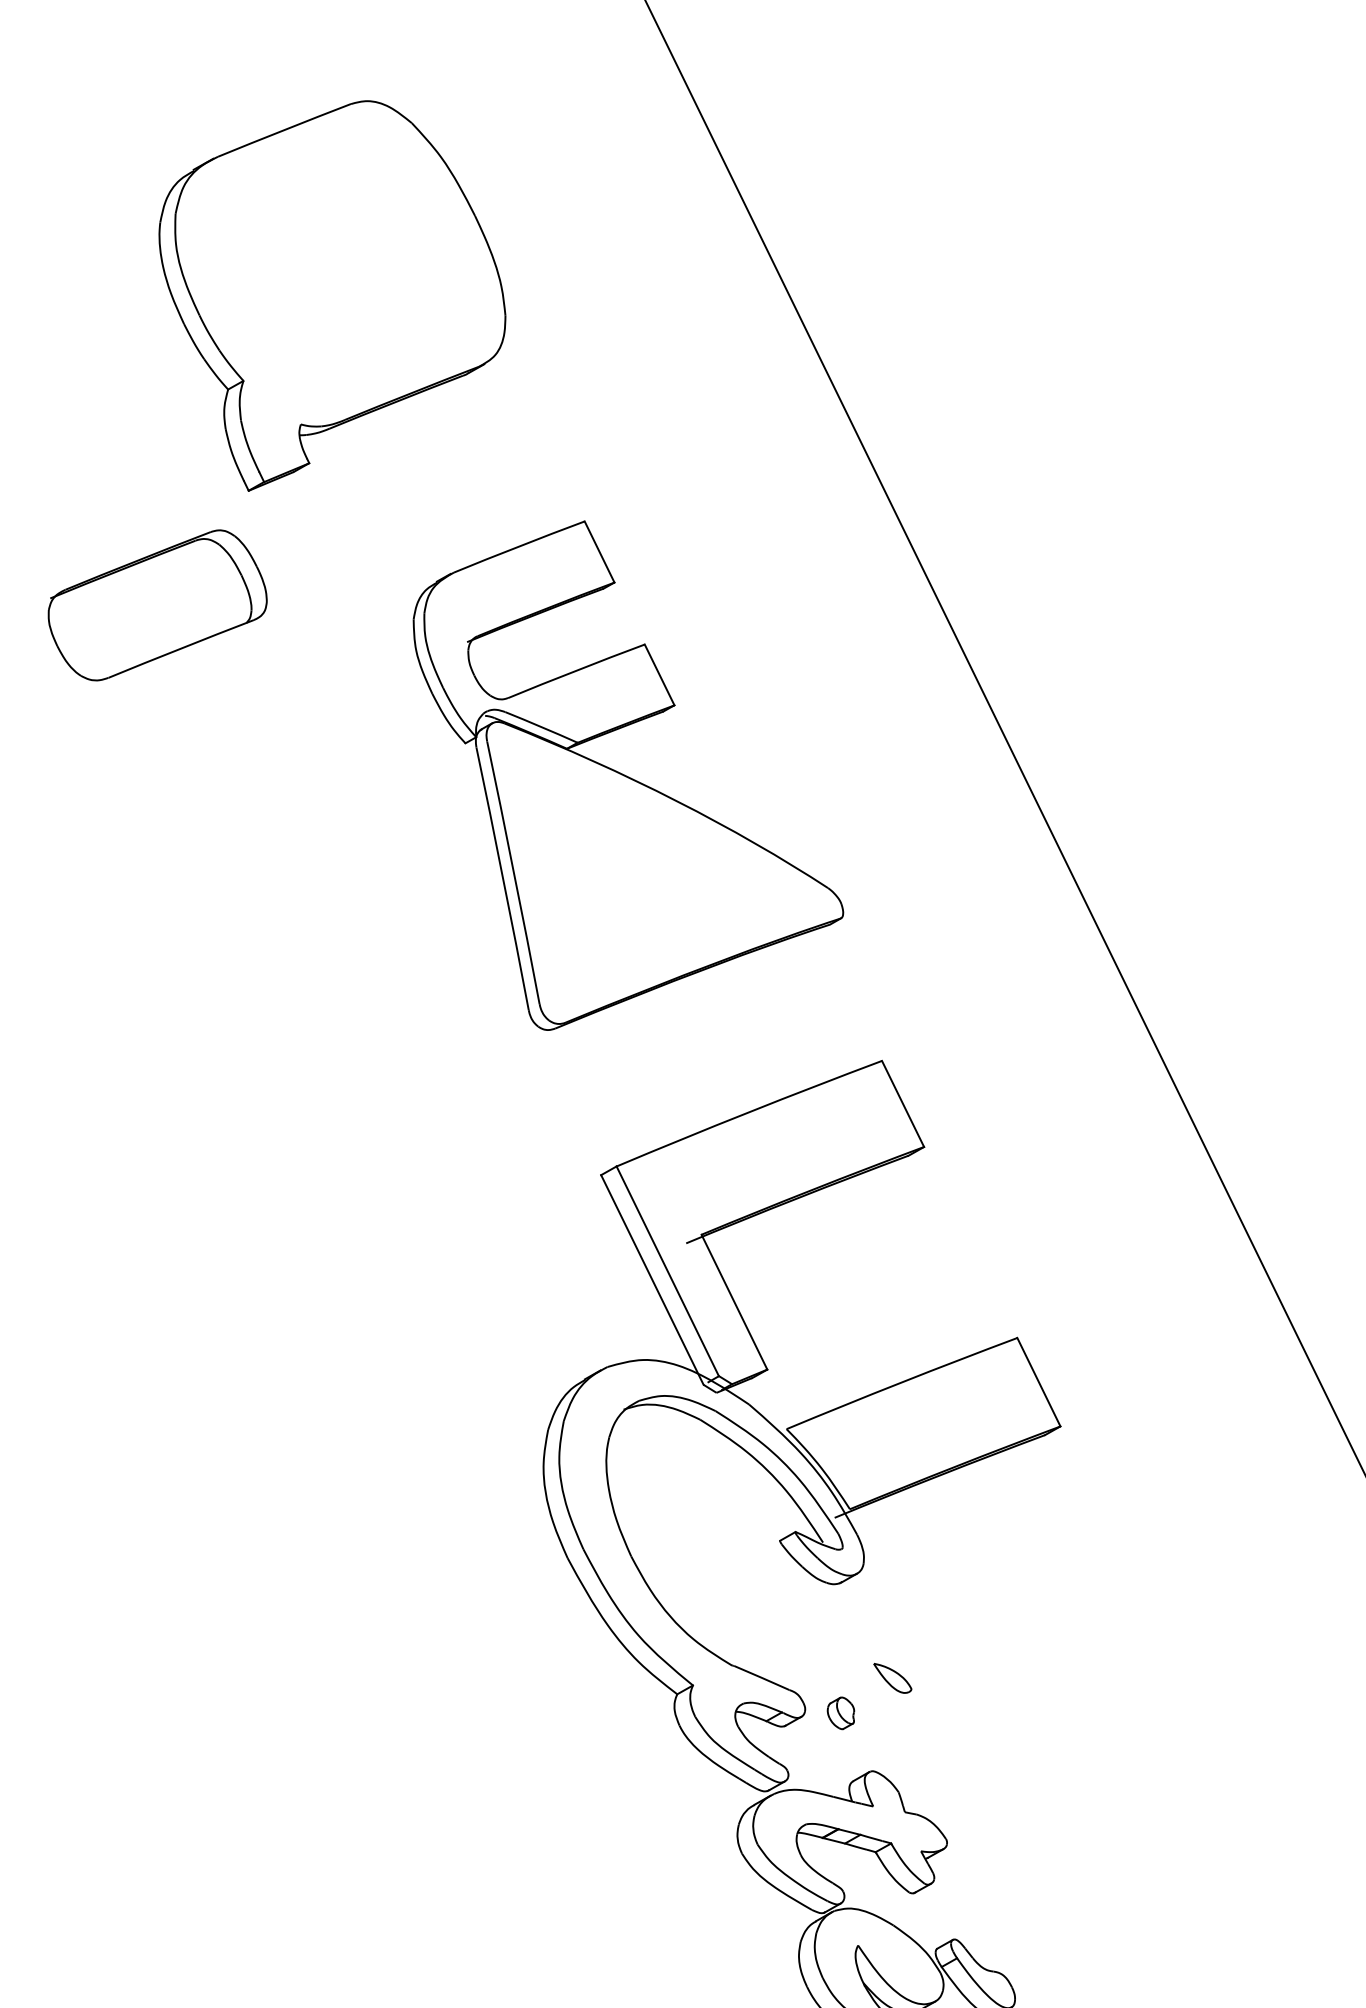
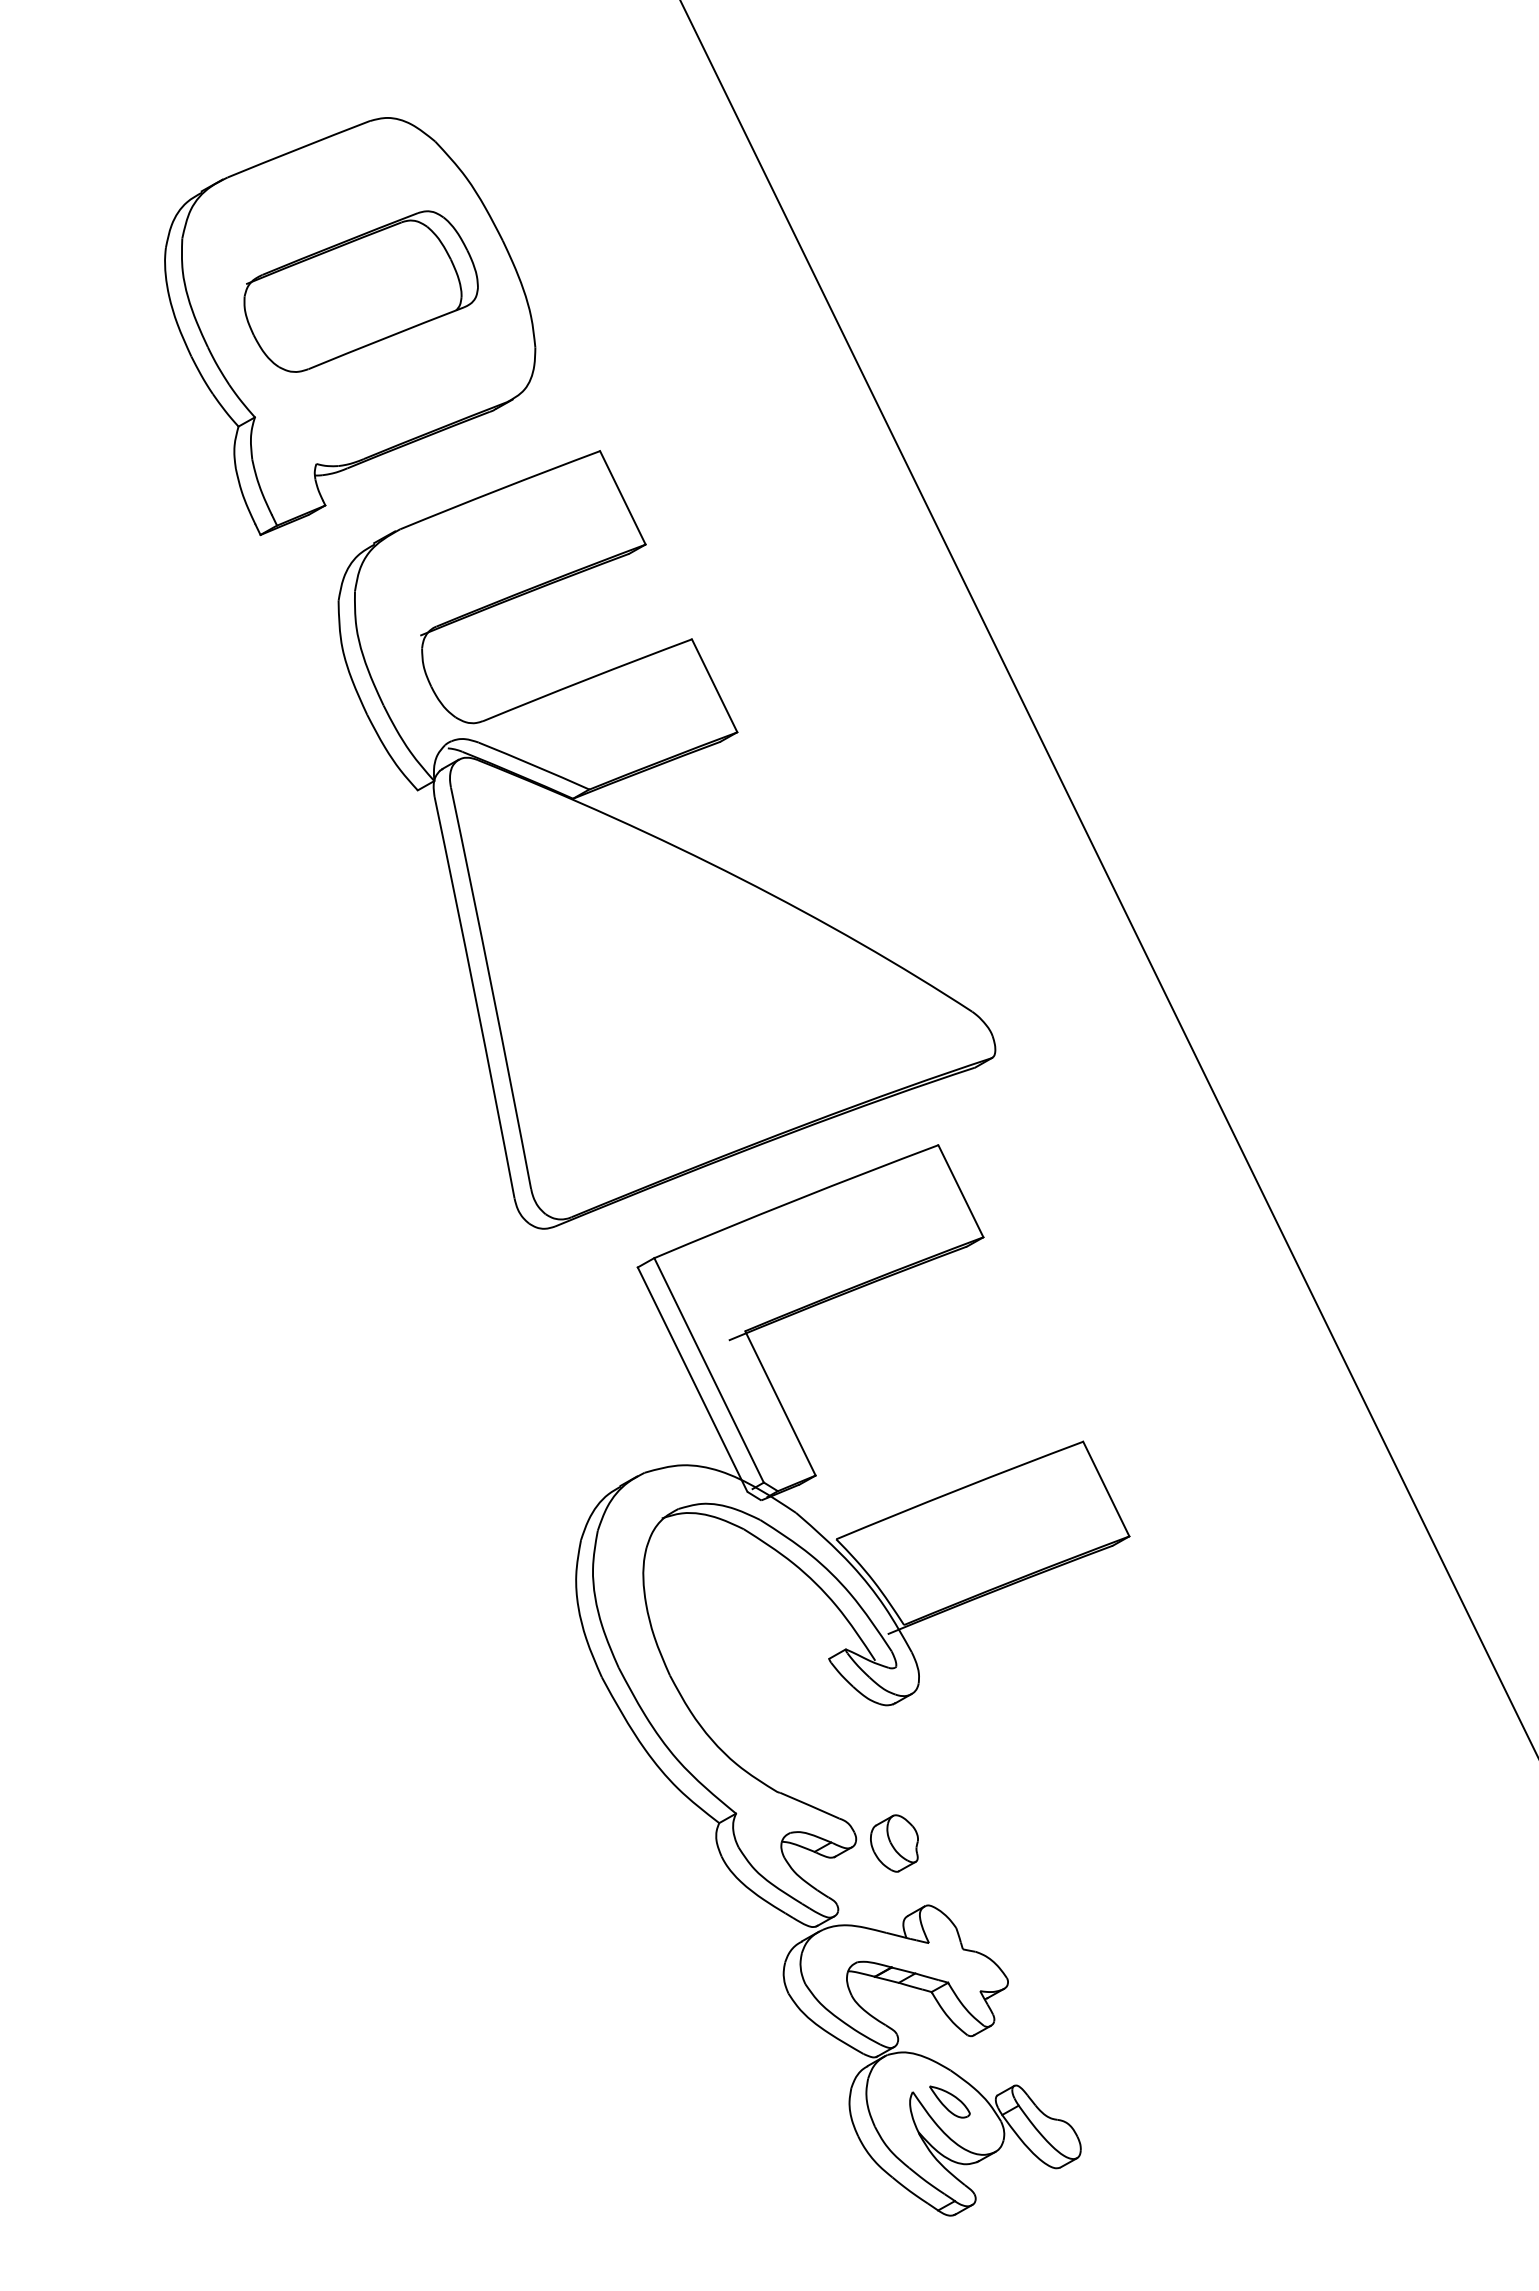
part: (157, 605) -> (360, 291), moved
part: (627, 775) -> (666, 839), size x1.43
part: (892, 1677) -> (949, 2101), moved
part: (841, 1713) -> (894, 1843), size x1.67

